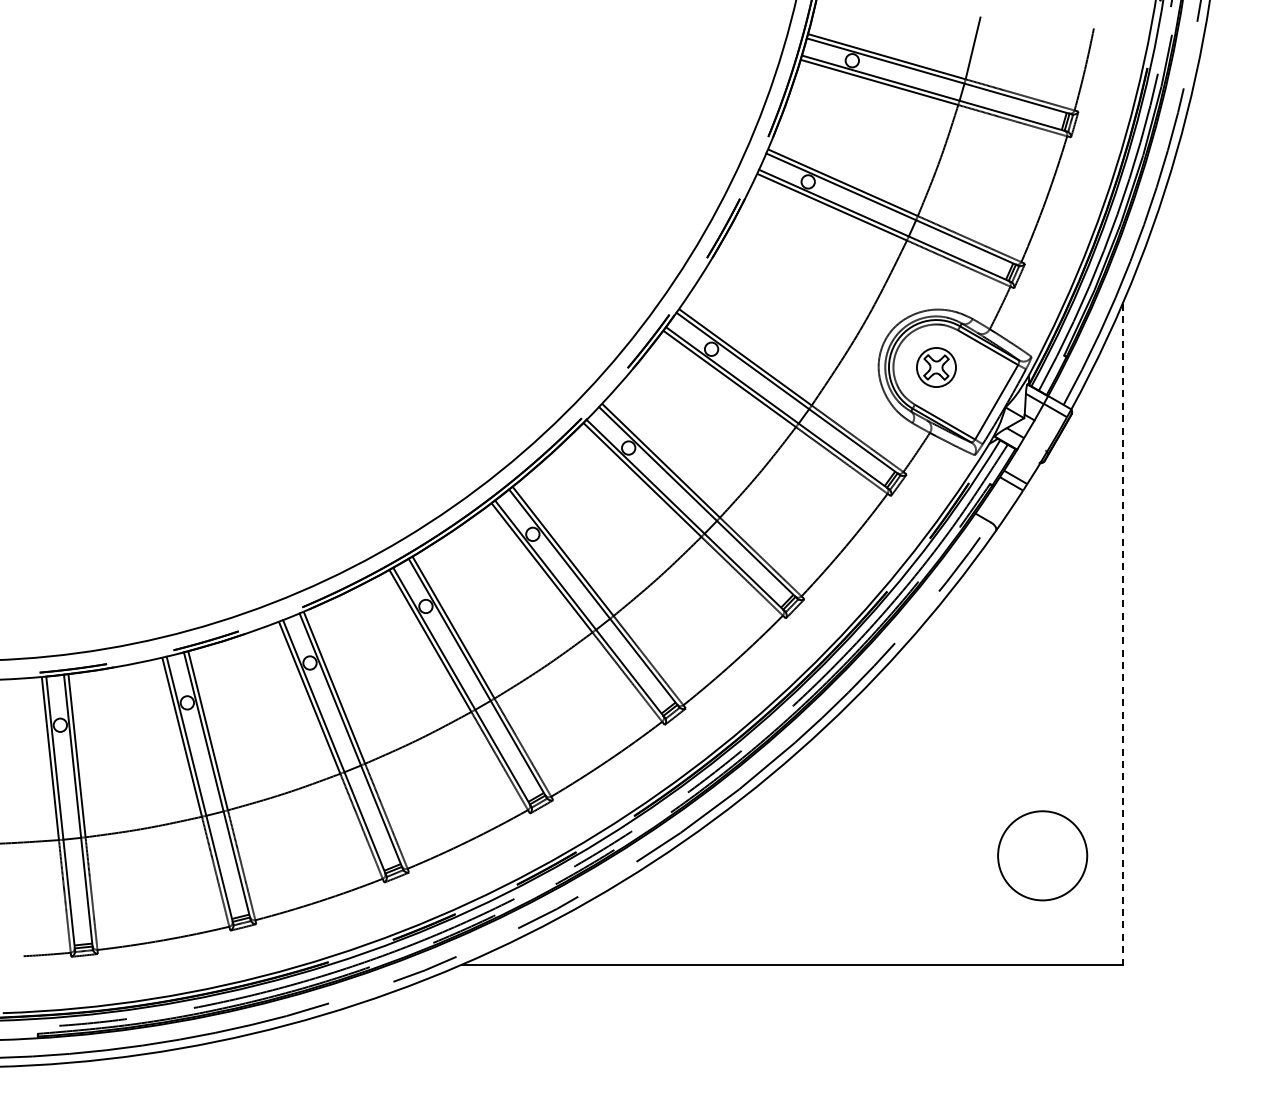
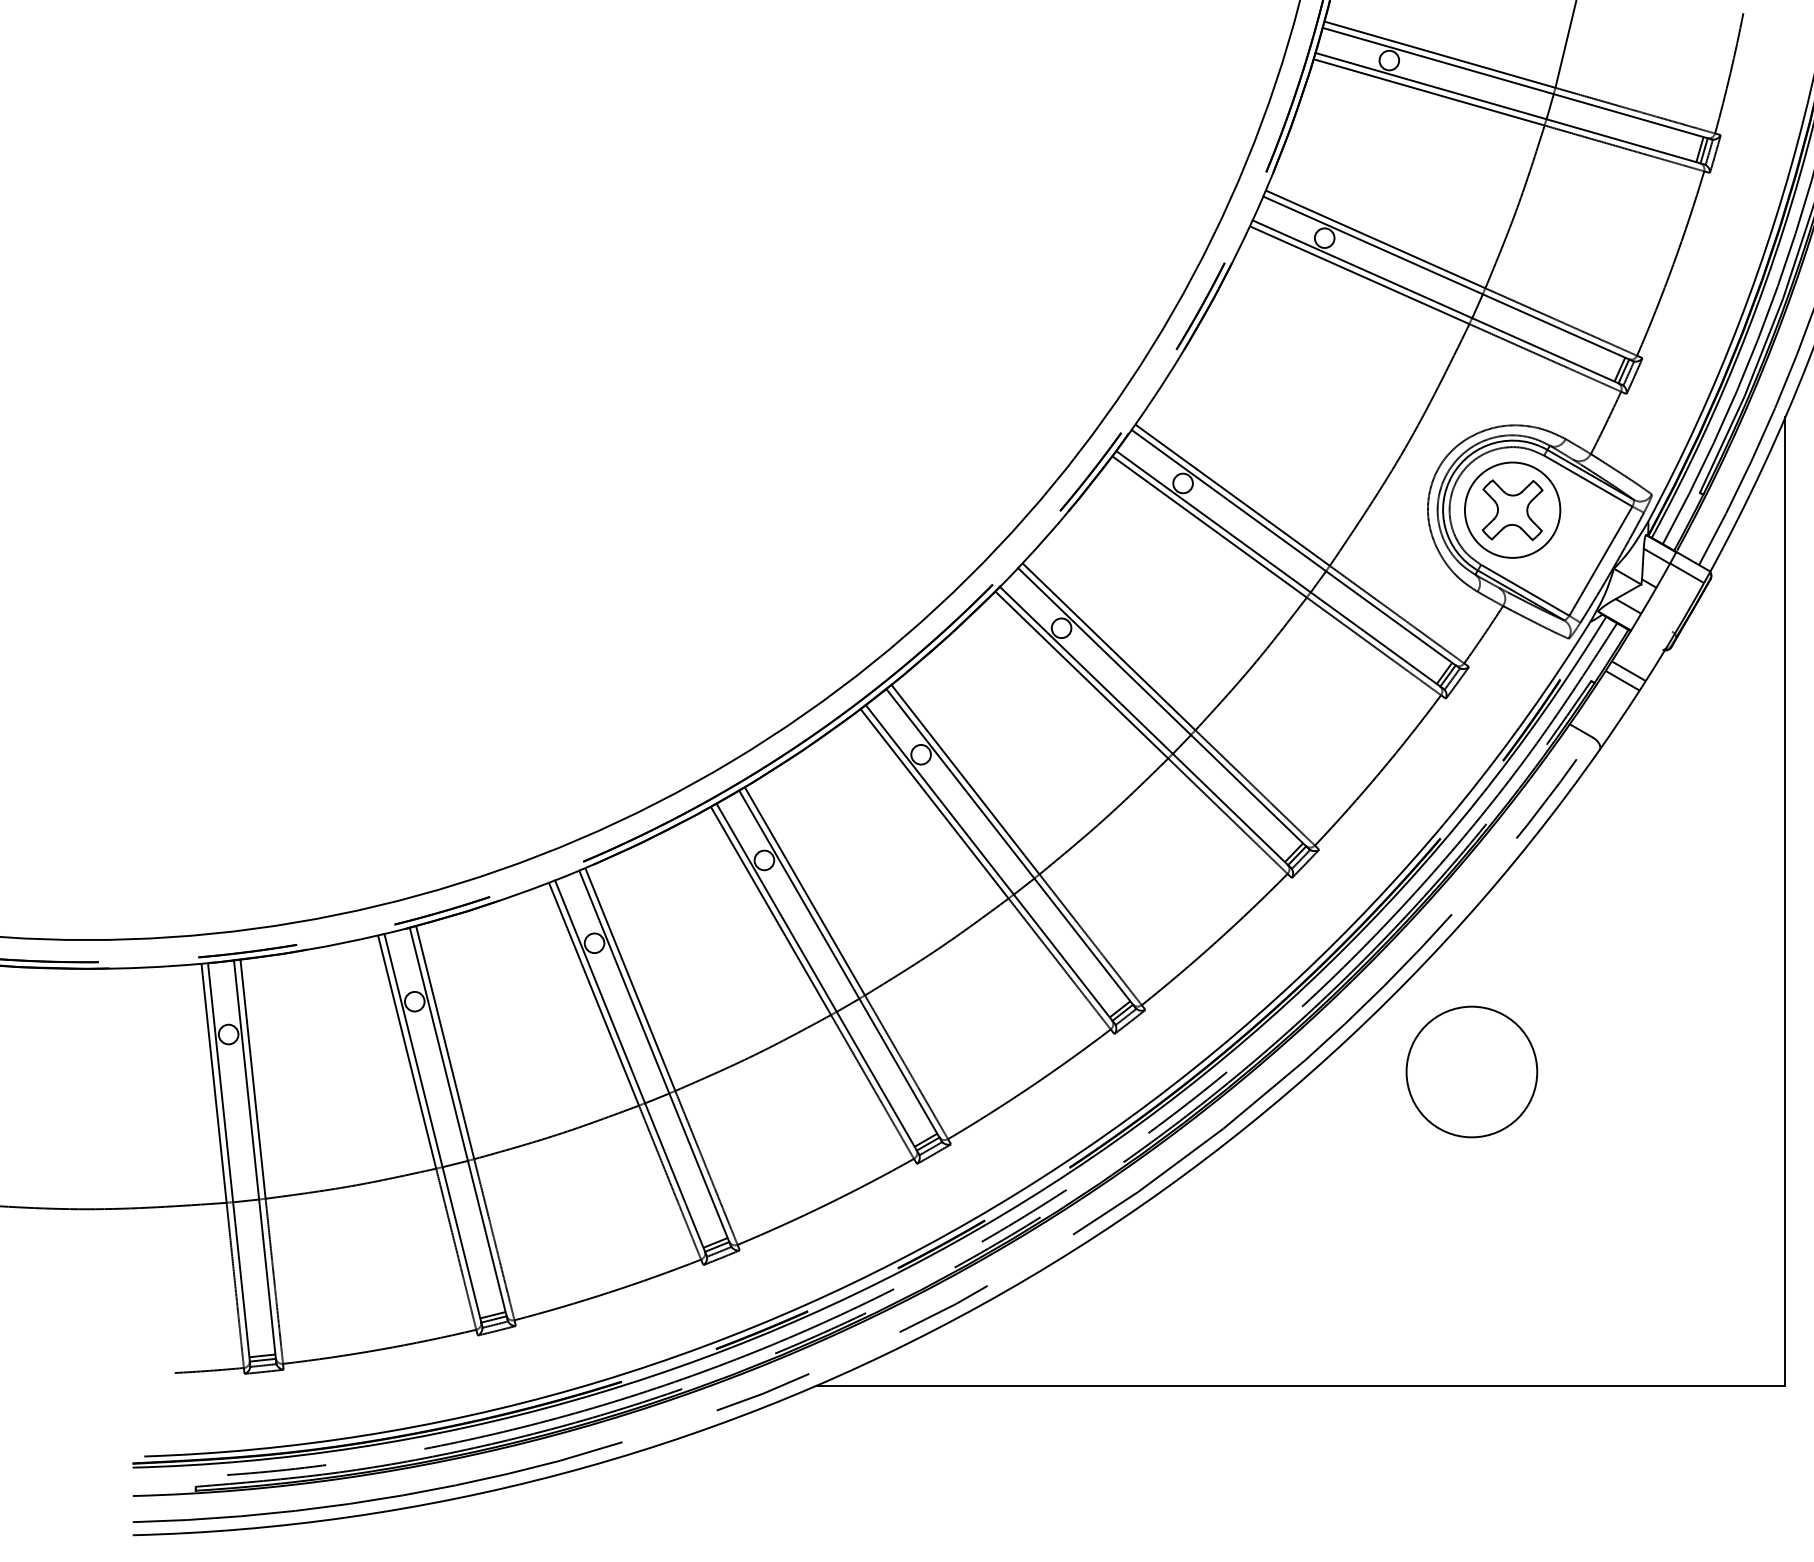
part: (936, 367) -> (1512, 510), size x1.67
line: (1122, 634) -> (1785, 901), dashed -> solid
circle: (1042, 855) -> (1471, 1071), moved

